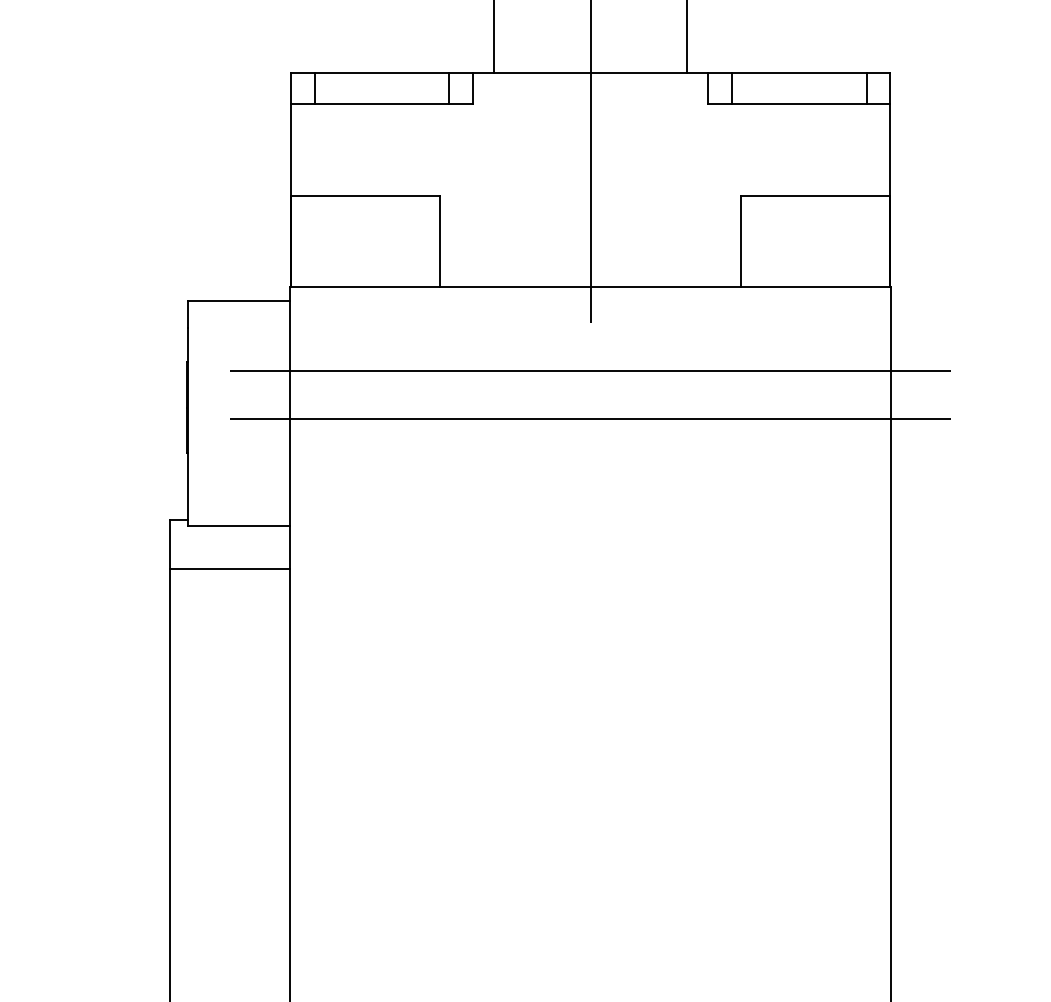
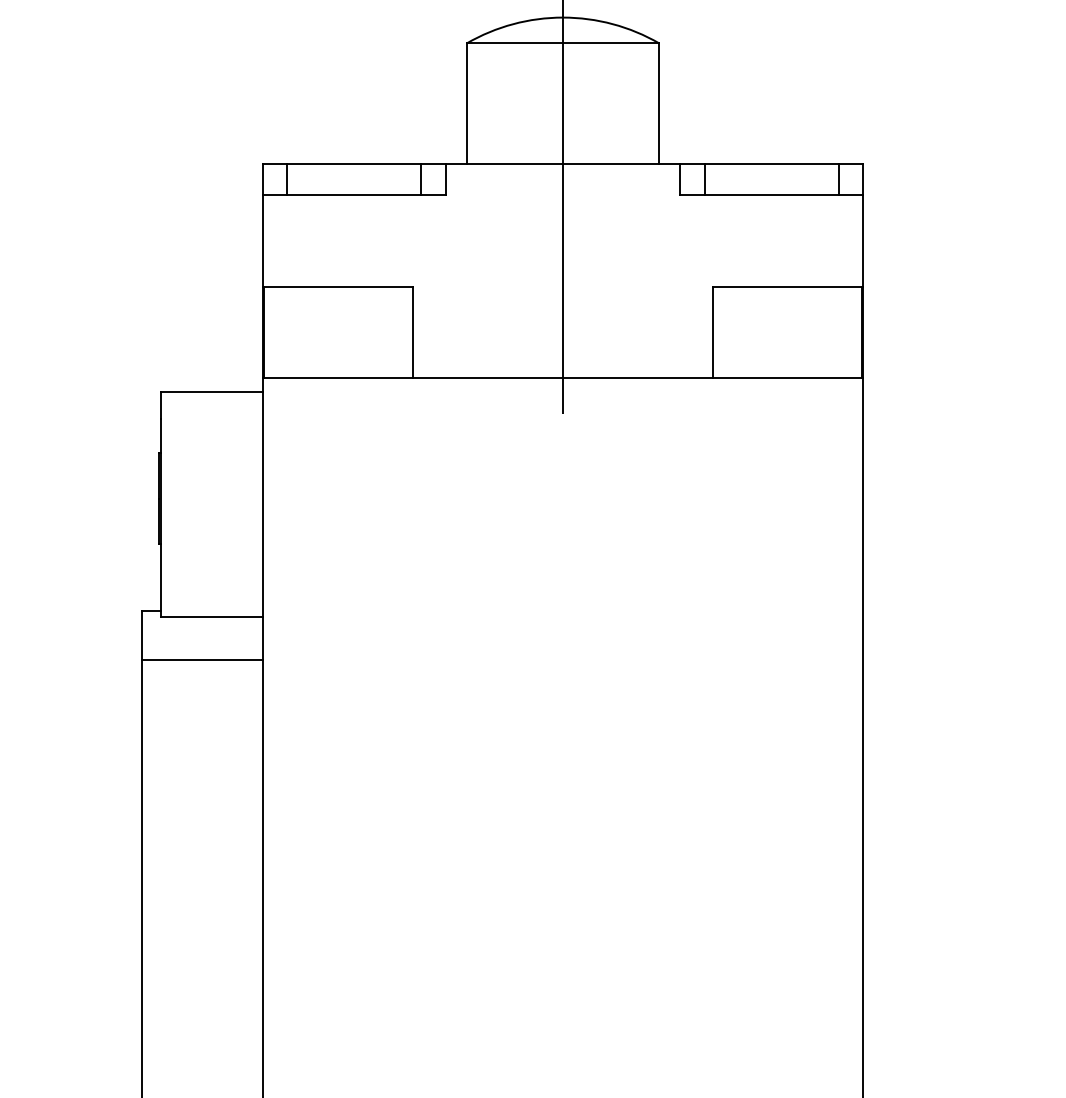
line: (589, 371) -> (562, 462), removed
line: (589, 419) -> (562, 510), removed

